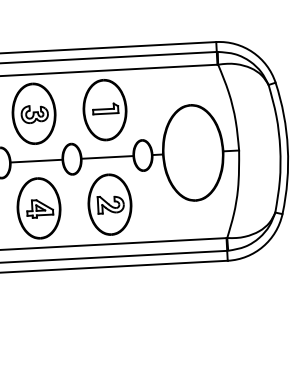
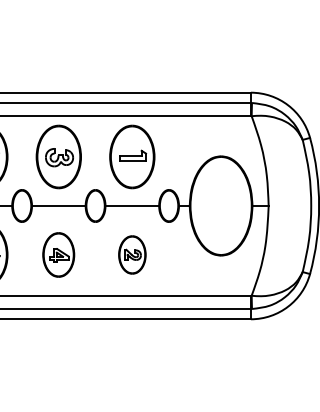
part: (110, 204) -> (132, 254), size x0.6
part: (38, 207) -> (58, 254), size x0.7

